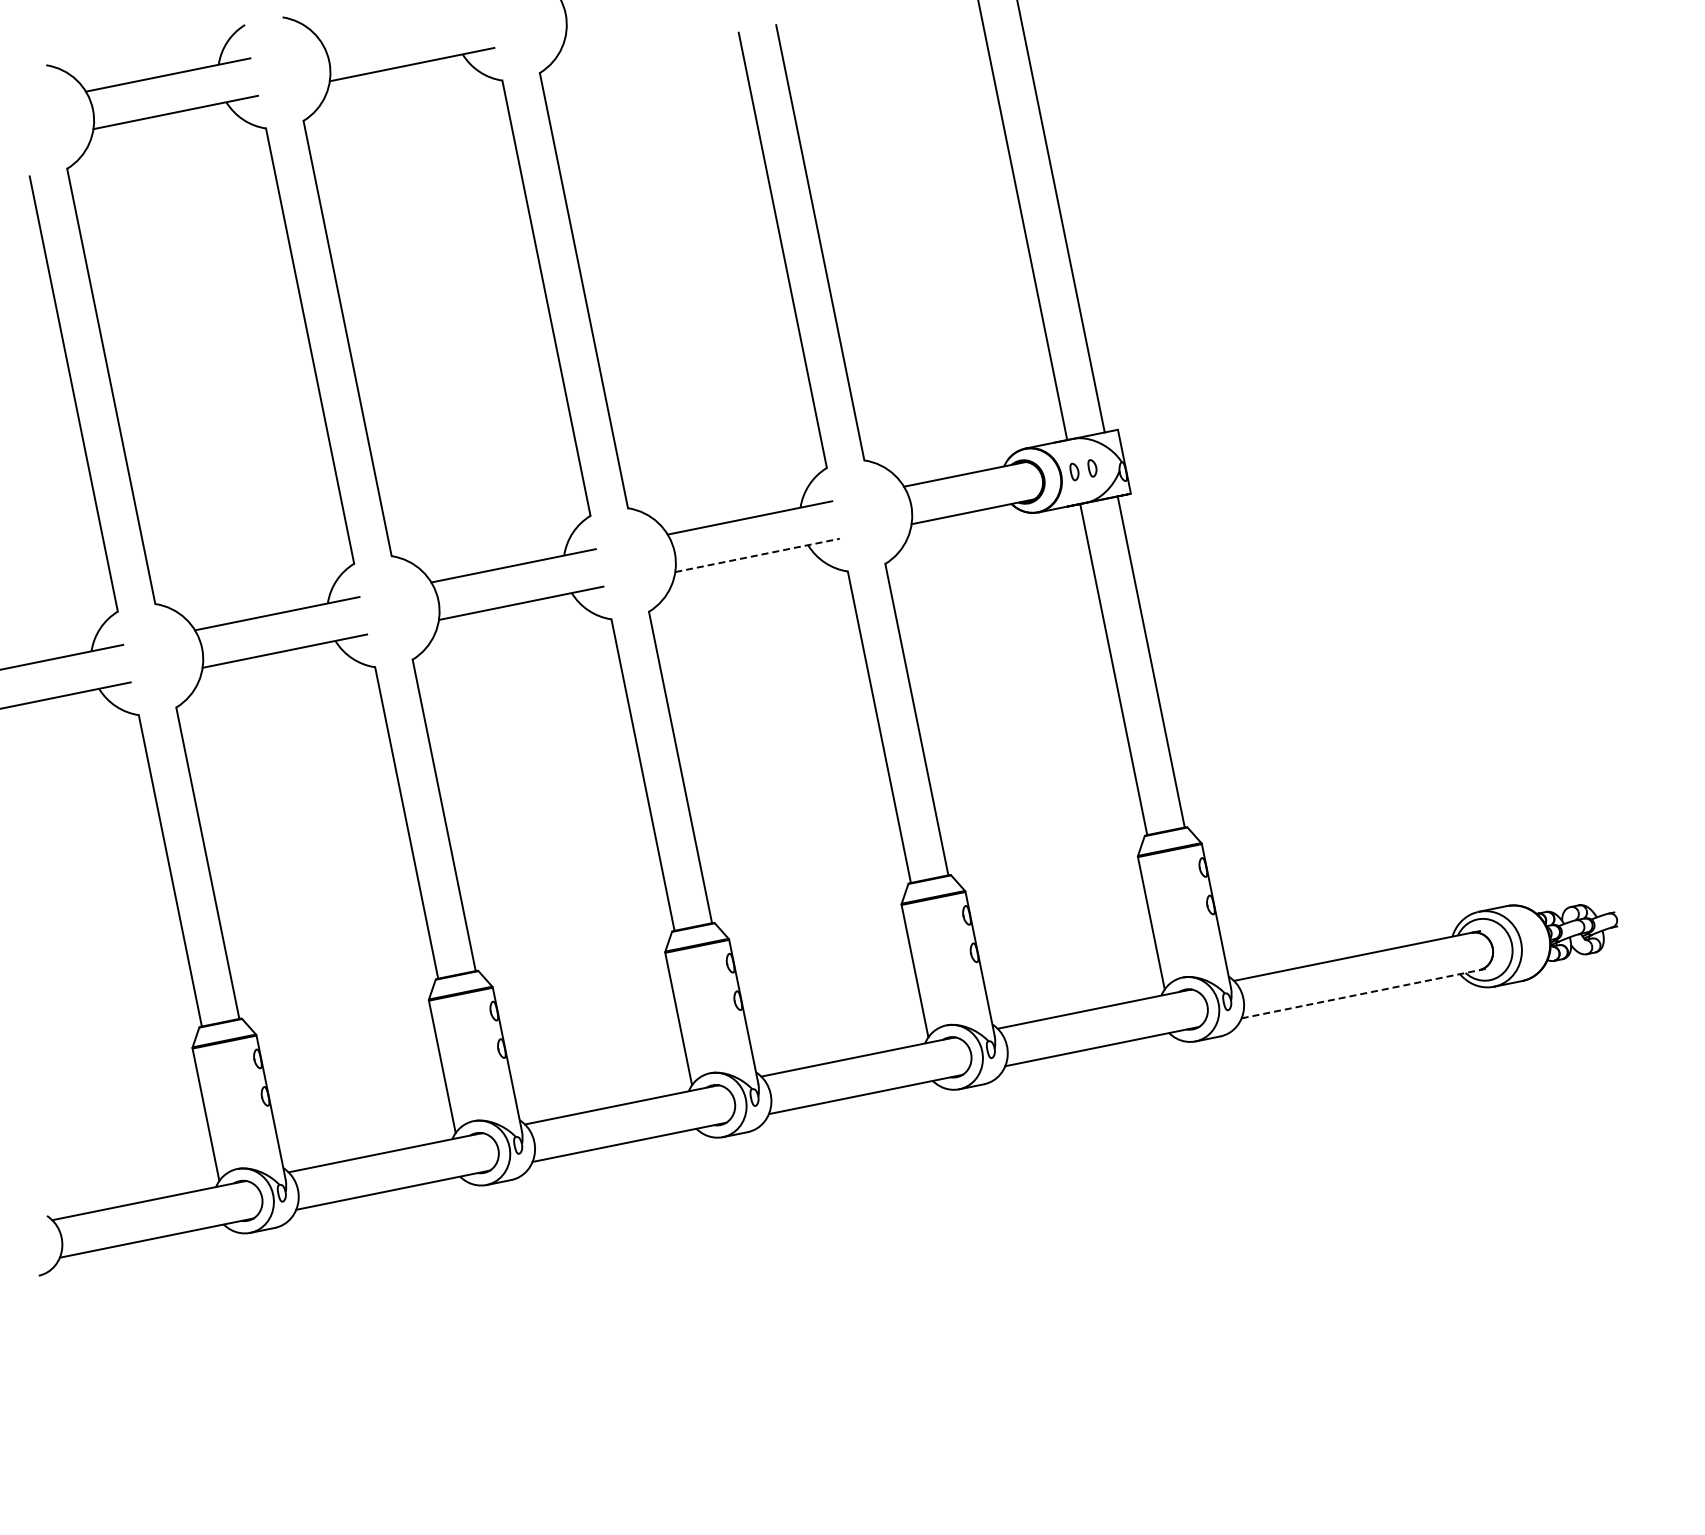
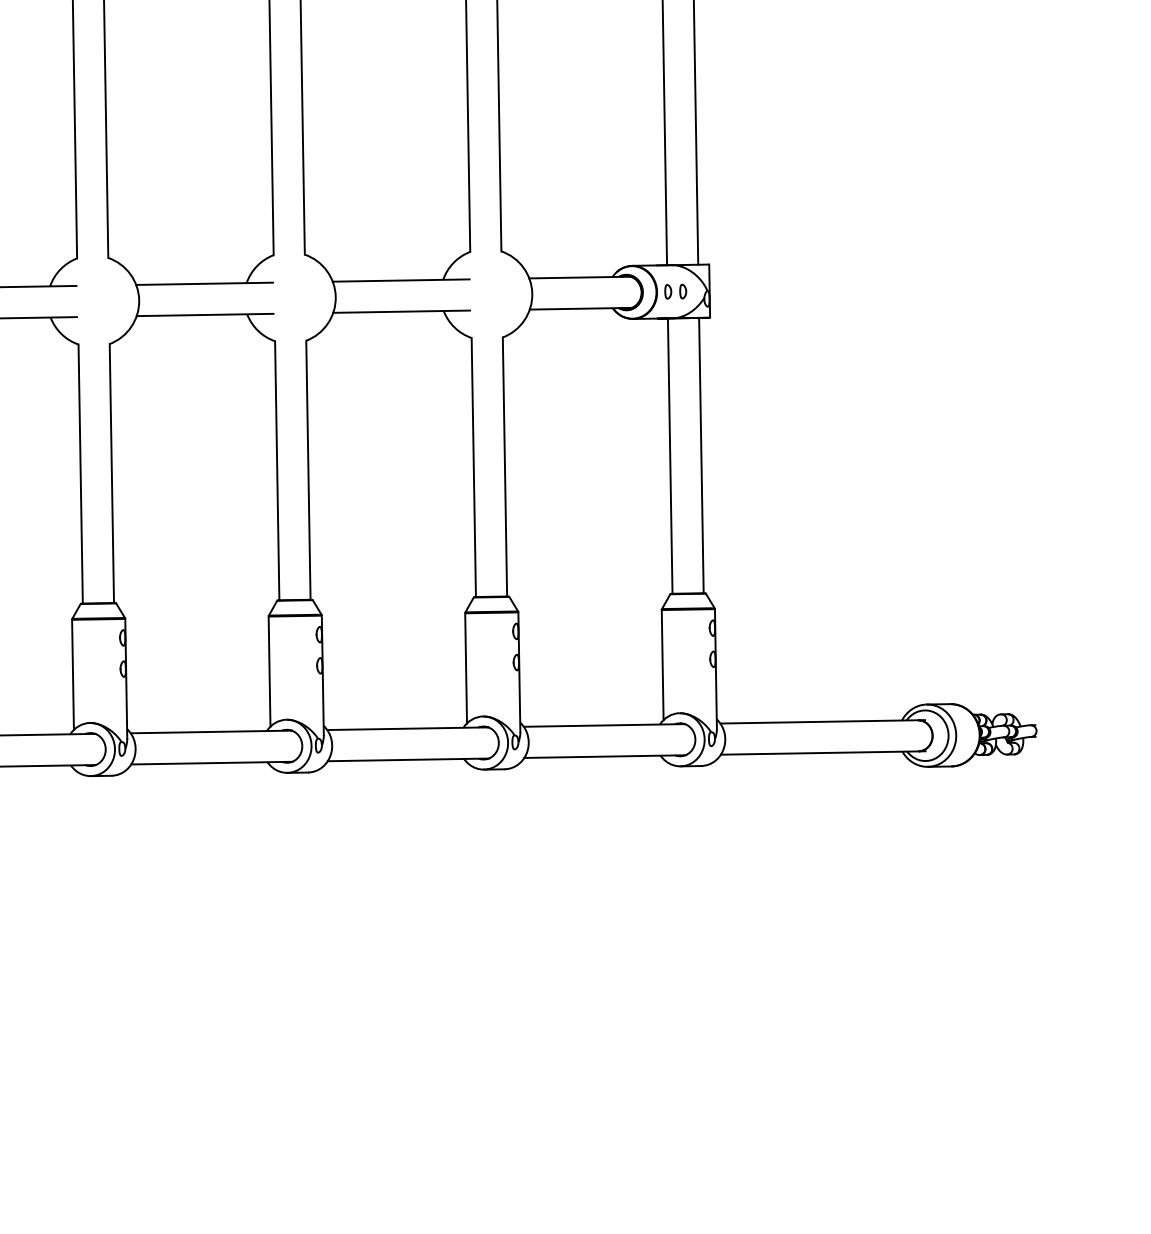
line: (757, 555) -> (401, 311), dashed -> solid
line: (1364, 993) -> (823, 753), dashed -> solid

